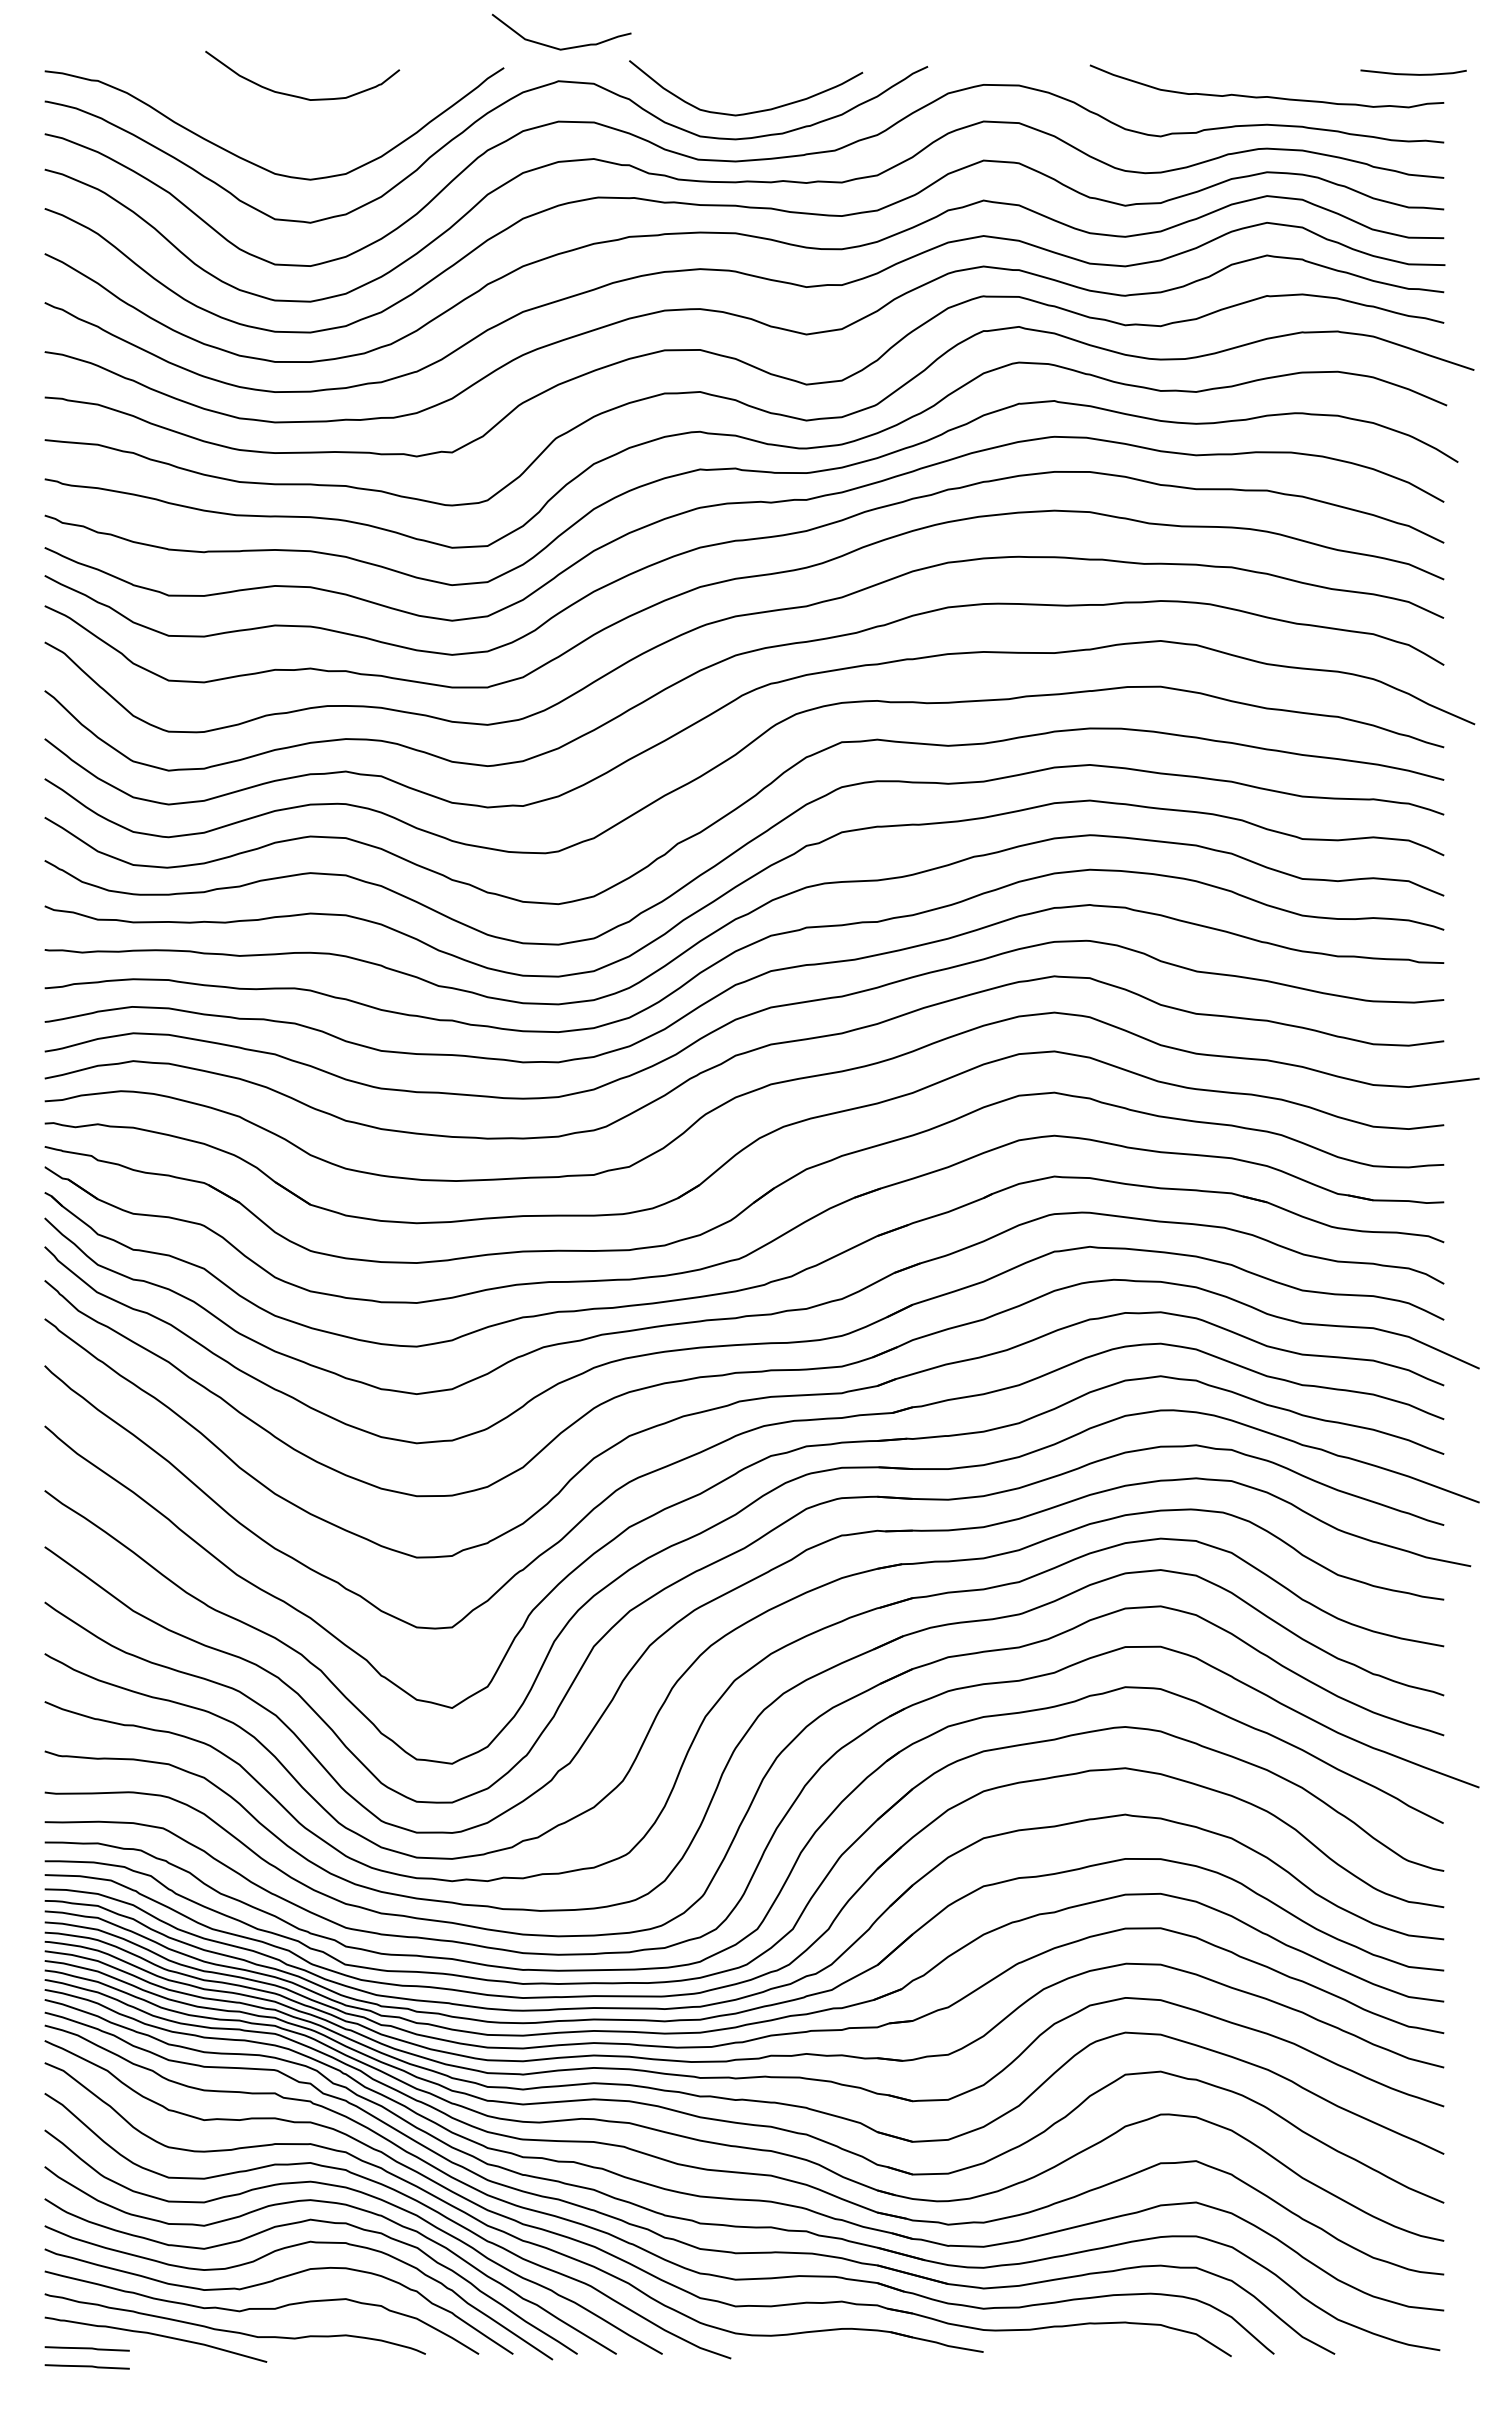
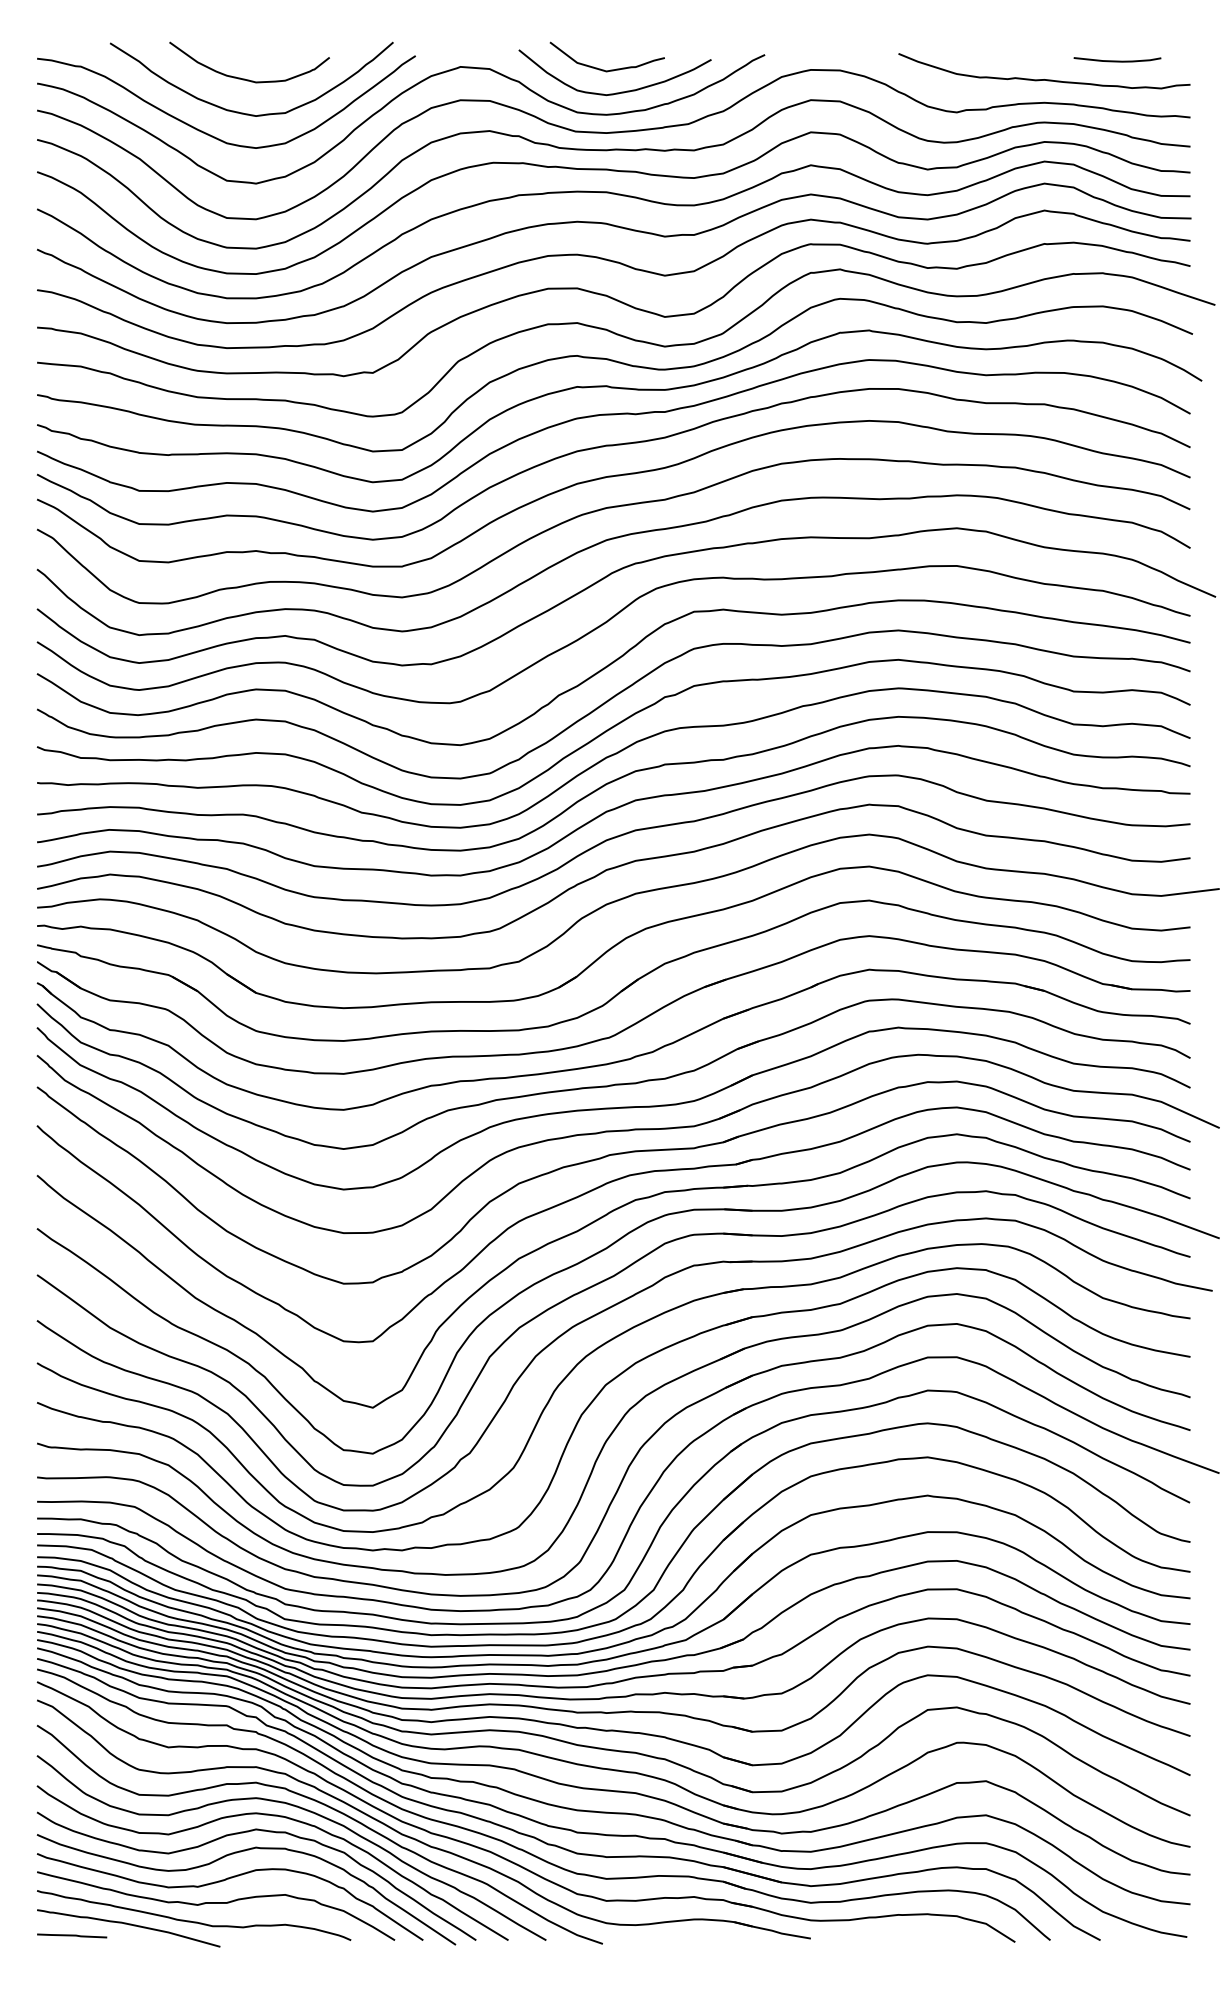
curve: (557, 47) -> (603, 69), moved
curve: (1413, 73) -> (1117, 60), moved
curve: (298, 137) -> (246, 113), added
line: (86, 2366) -> (71, 1950), removed

